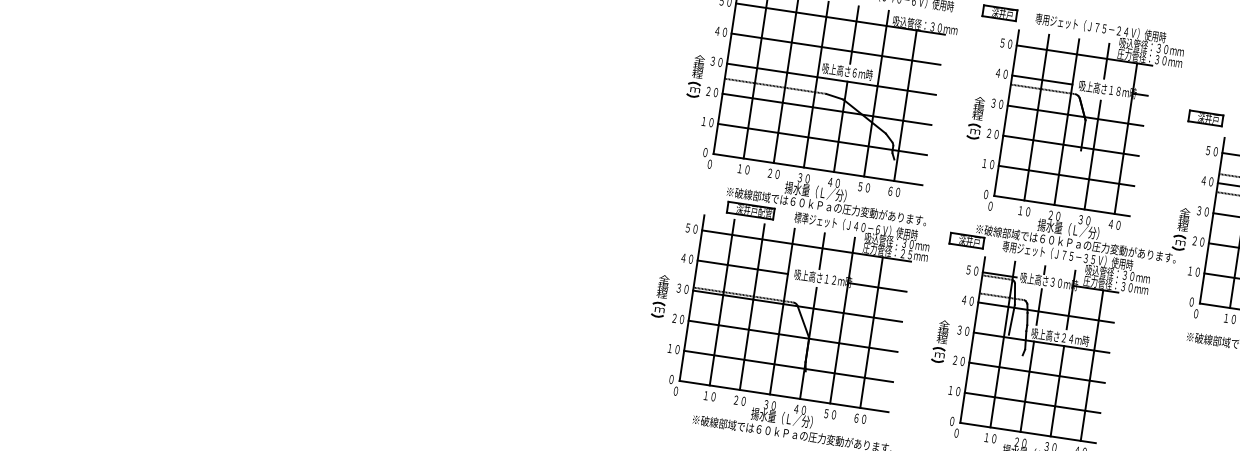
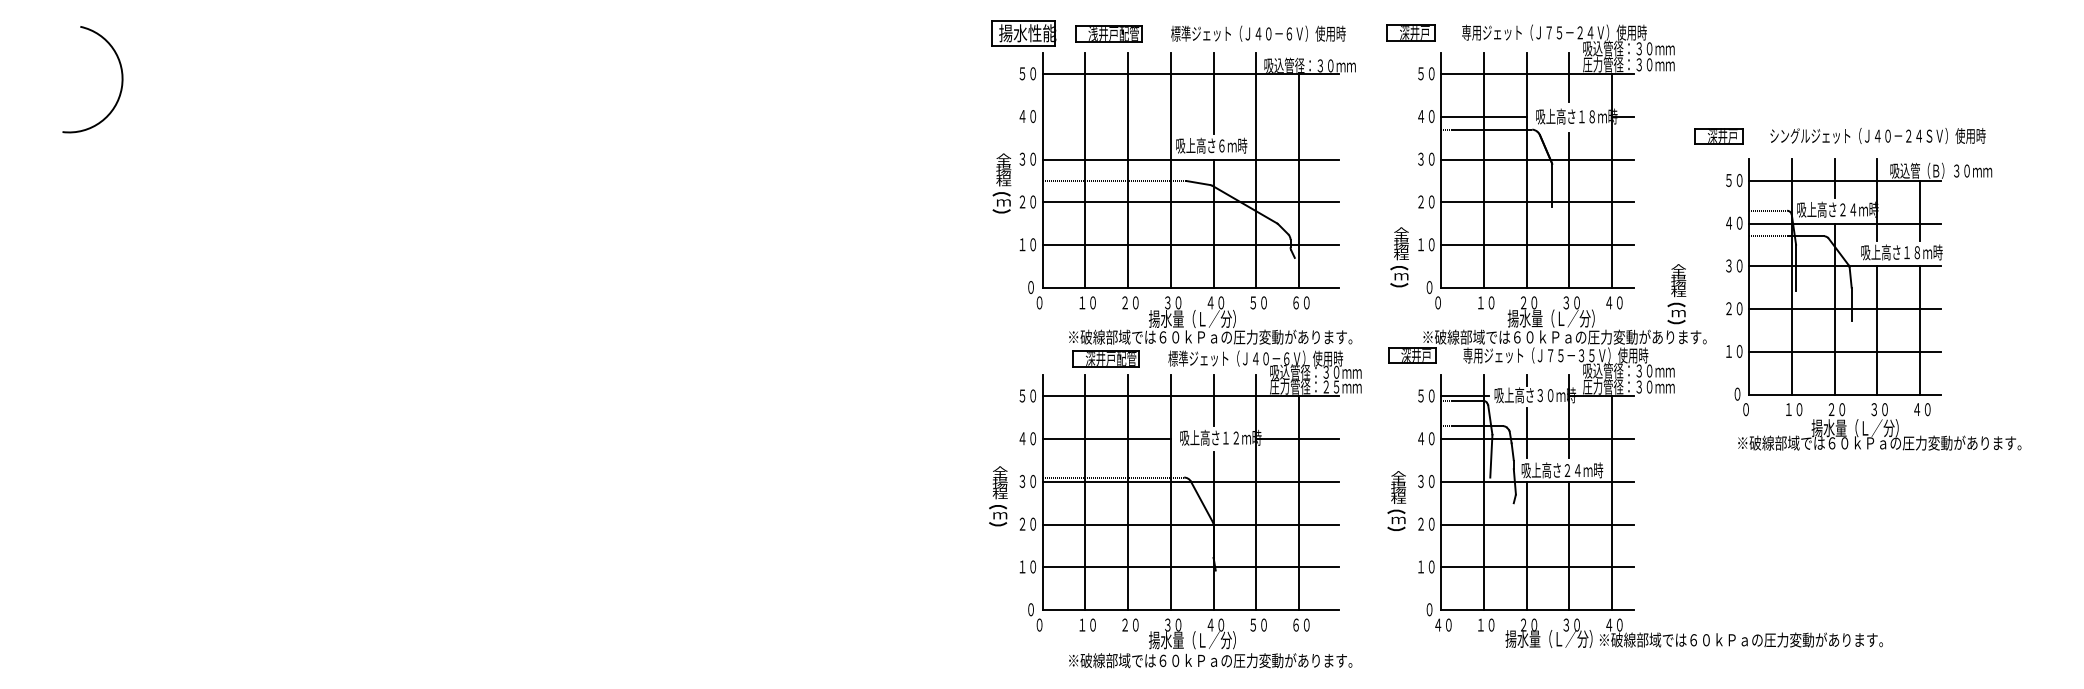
line: (835, 48) -> (1190, 116), removed
part: (975, 118) -> (1399, 257), moved
part: (1181, 229) -> (1676, 294), moved
text: (960, 433) -> (1443, 624), ０ -> ４０

